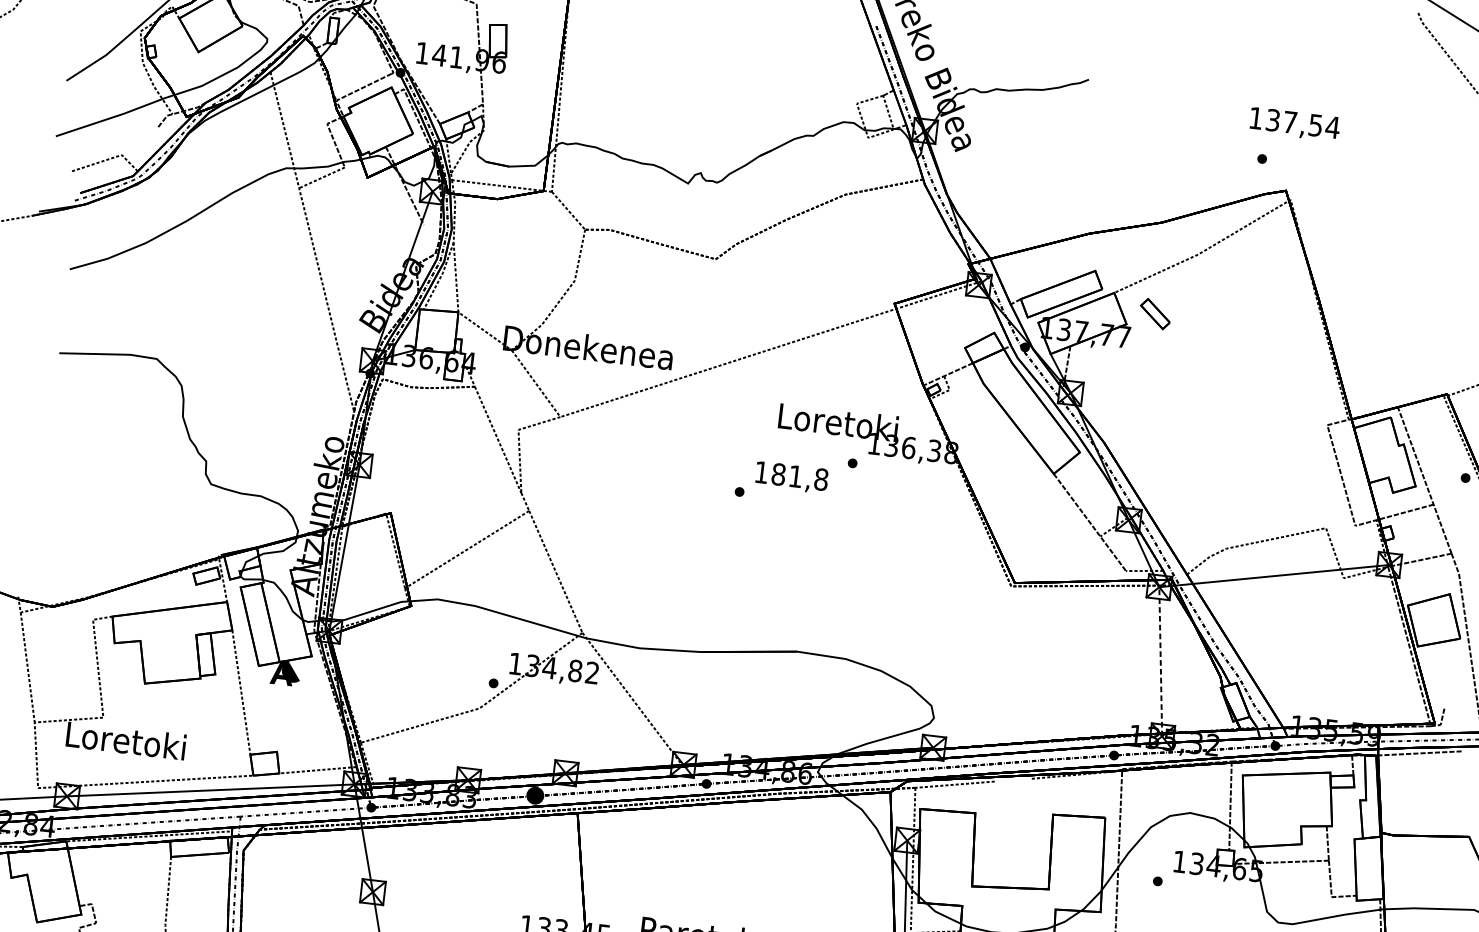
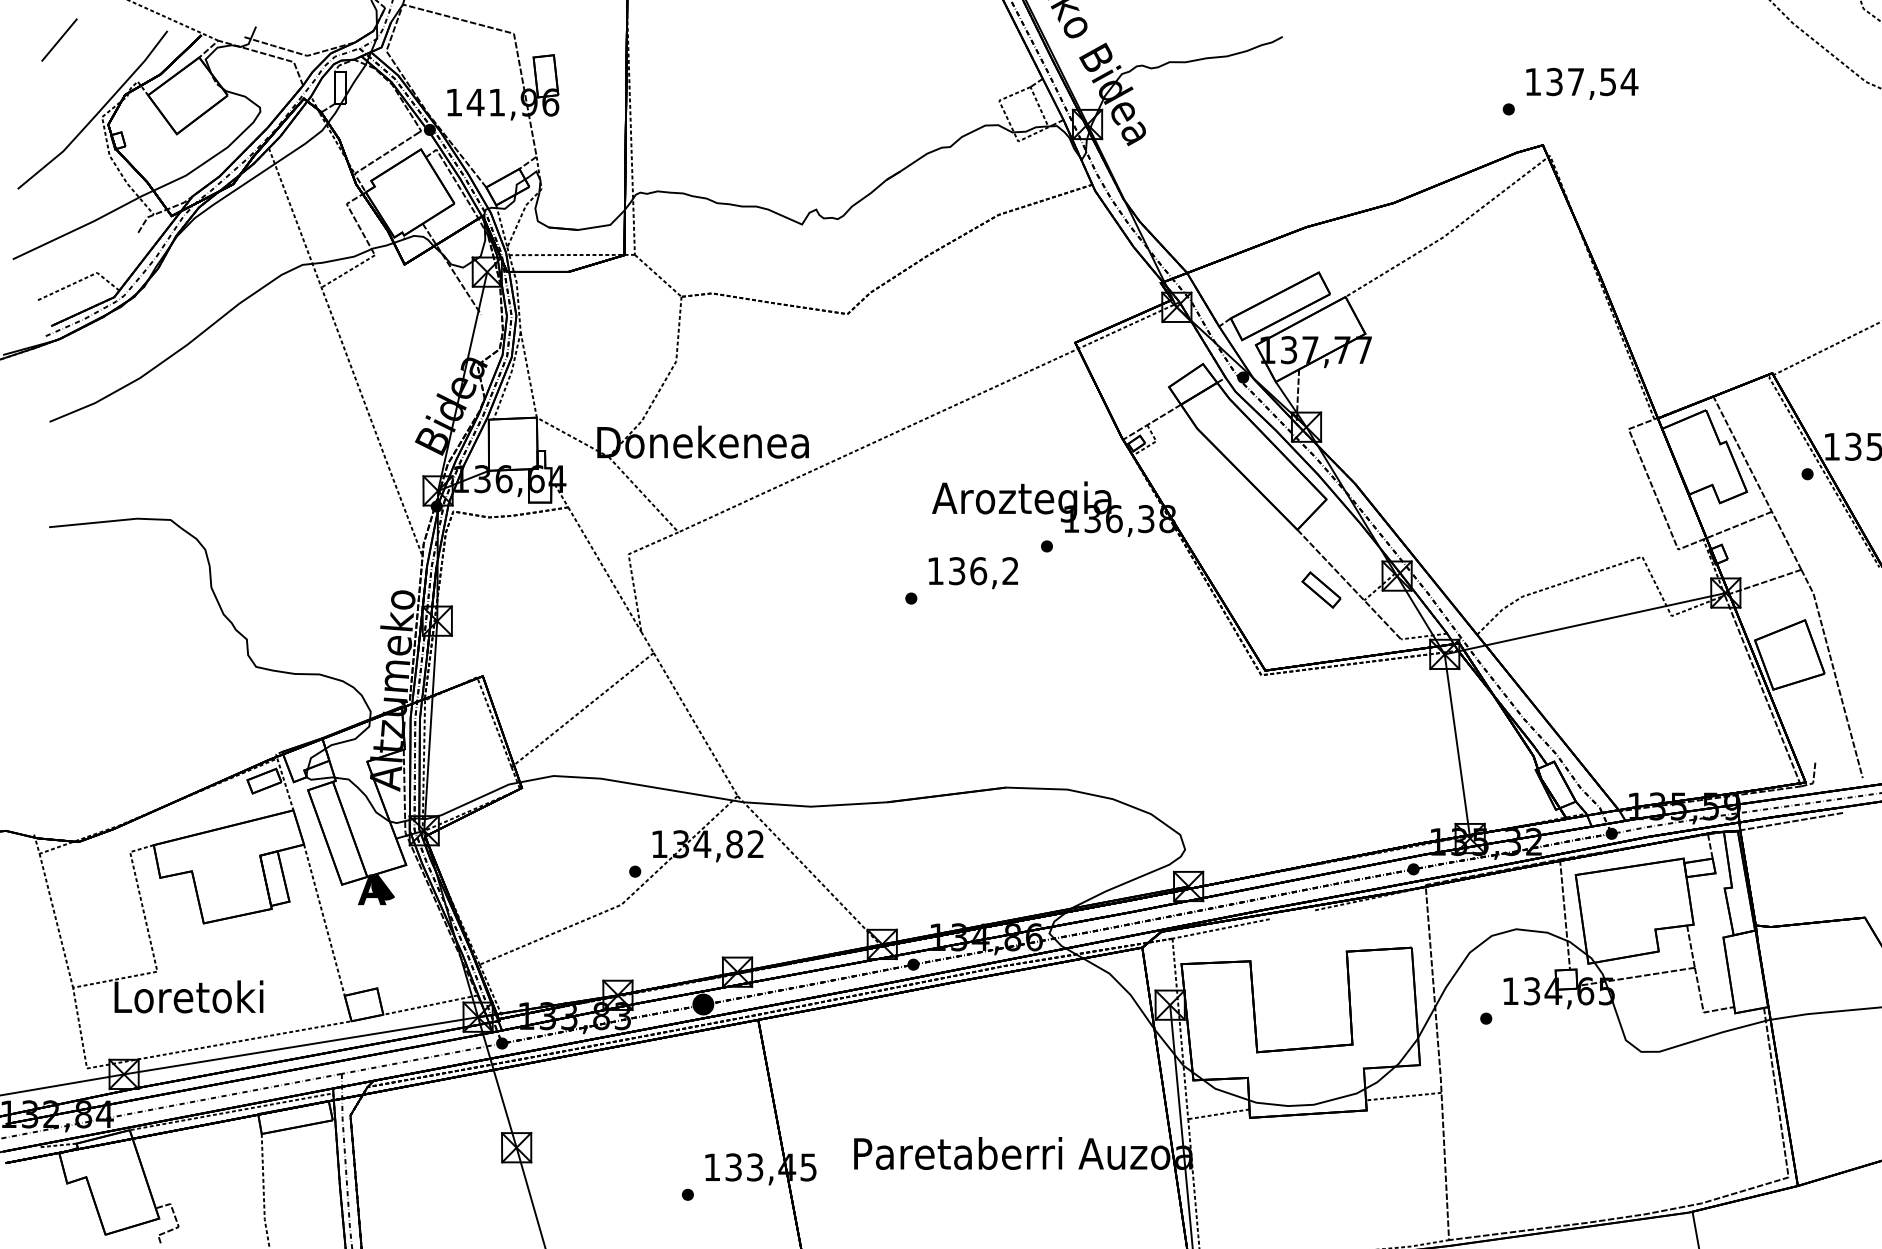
text: (1295, 124) -> (1582, 83), moved
part: (1155, 313) -> (1321, 589), moved
text: (836, 425) -> (1021, 501), Loretoki -> Aroztegia
text: (799, 477) -> (983, 571), 181,8 -> 136,2
line: (1160, 661) -> (1457, 746), dashed -> solid

